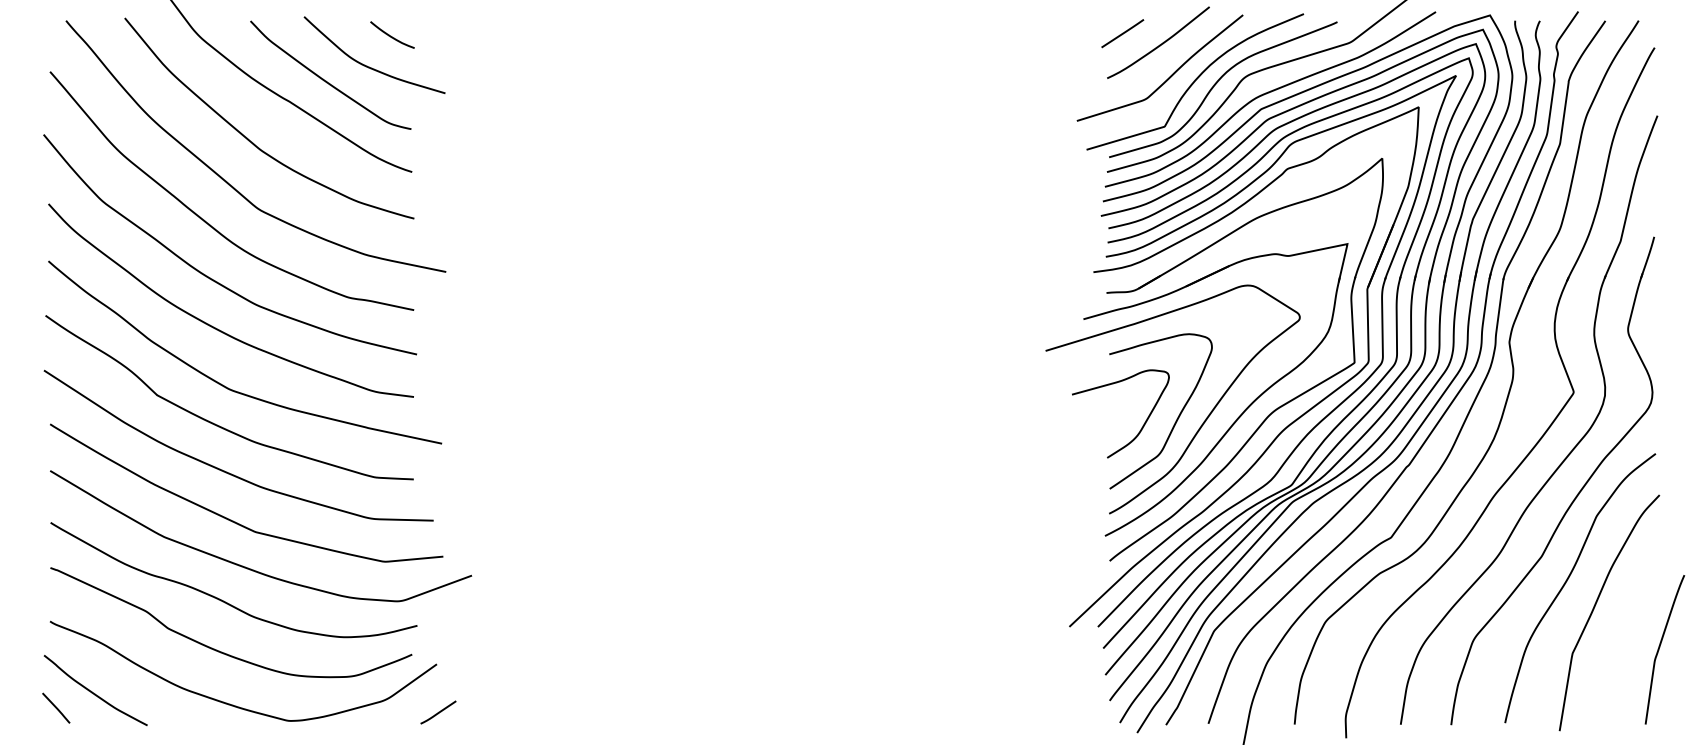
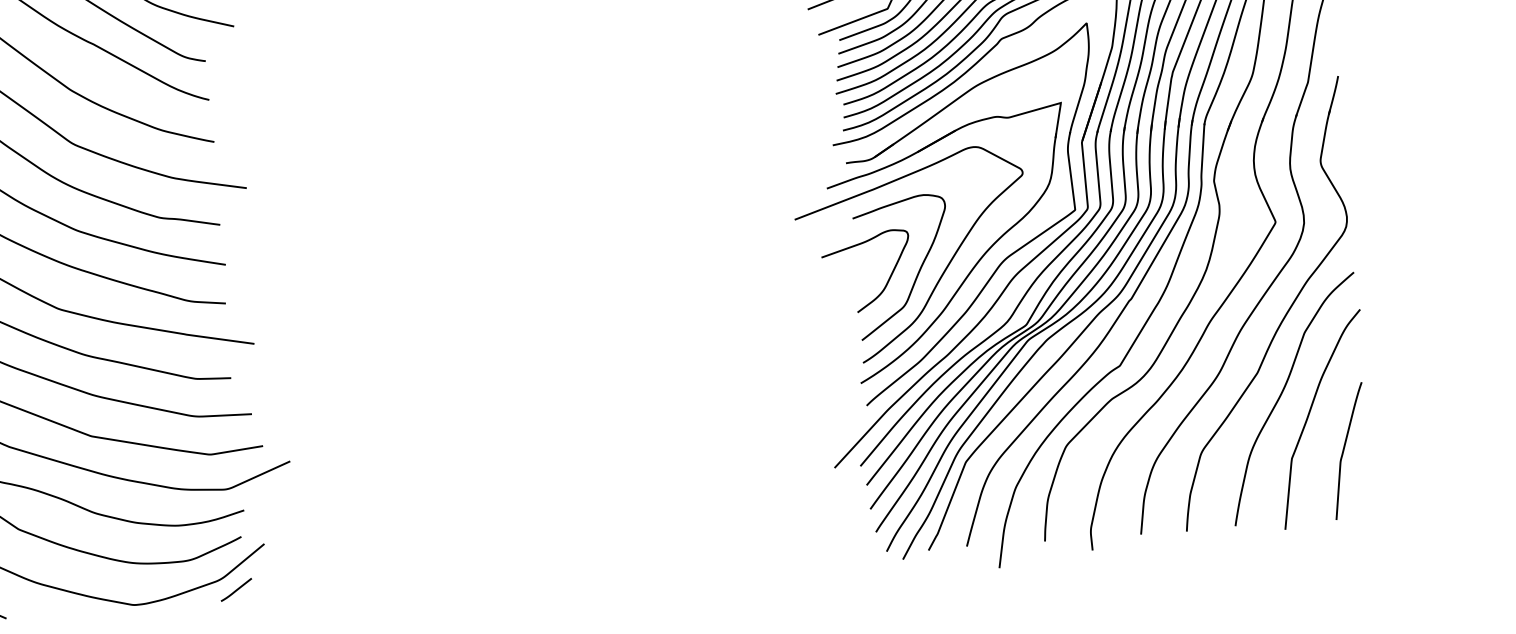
curve: (1660, 647) -> (1344, 449), moved
line: (438, 712) -> (236, 589), moved

